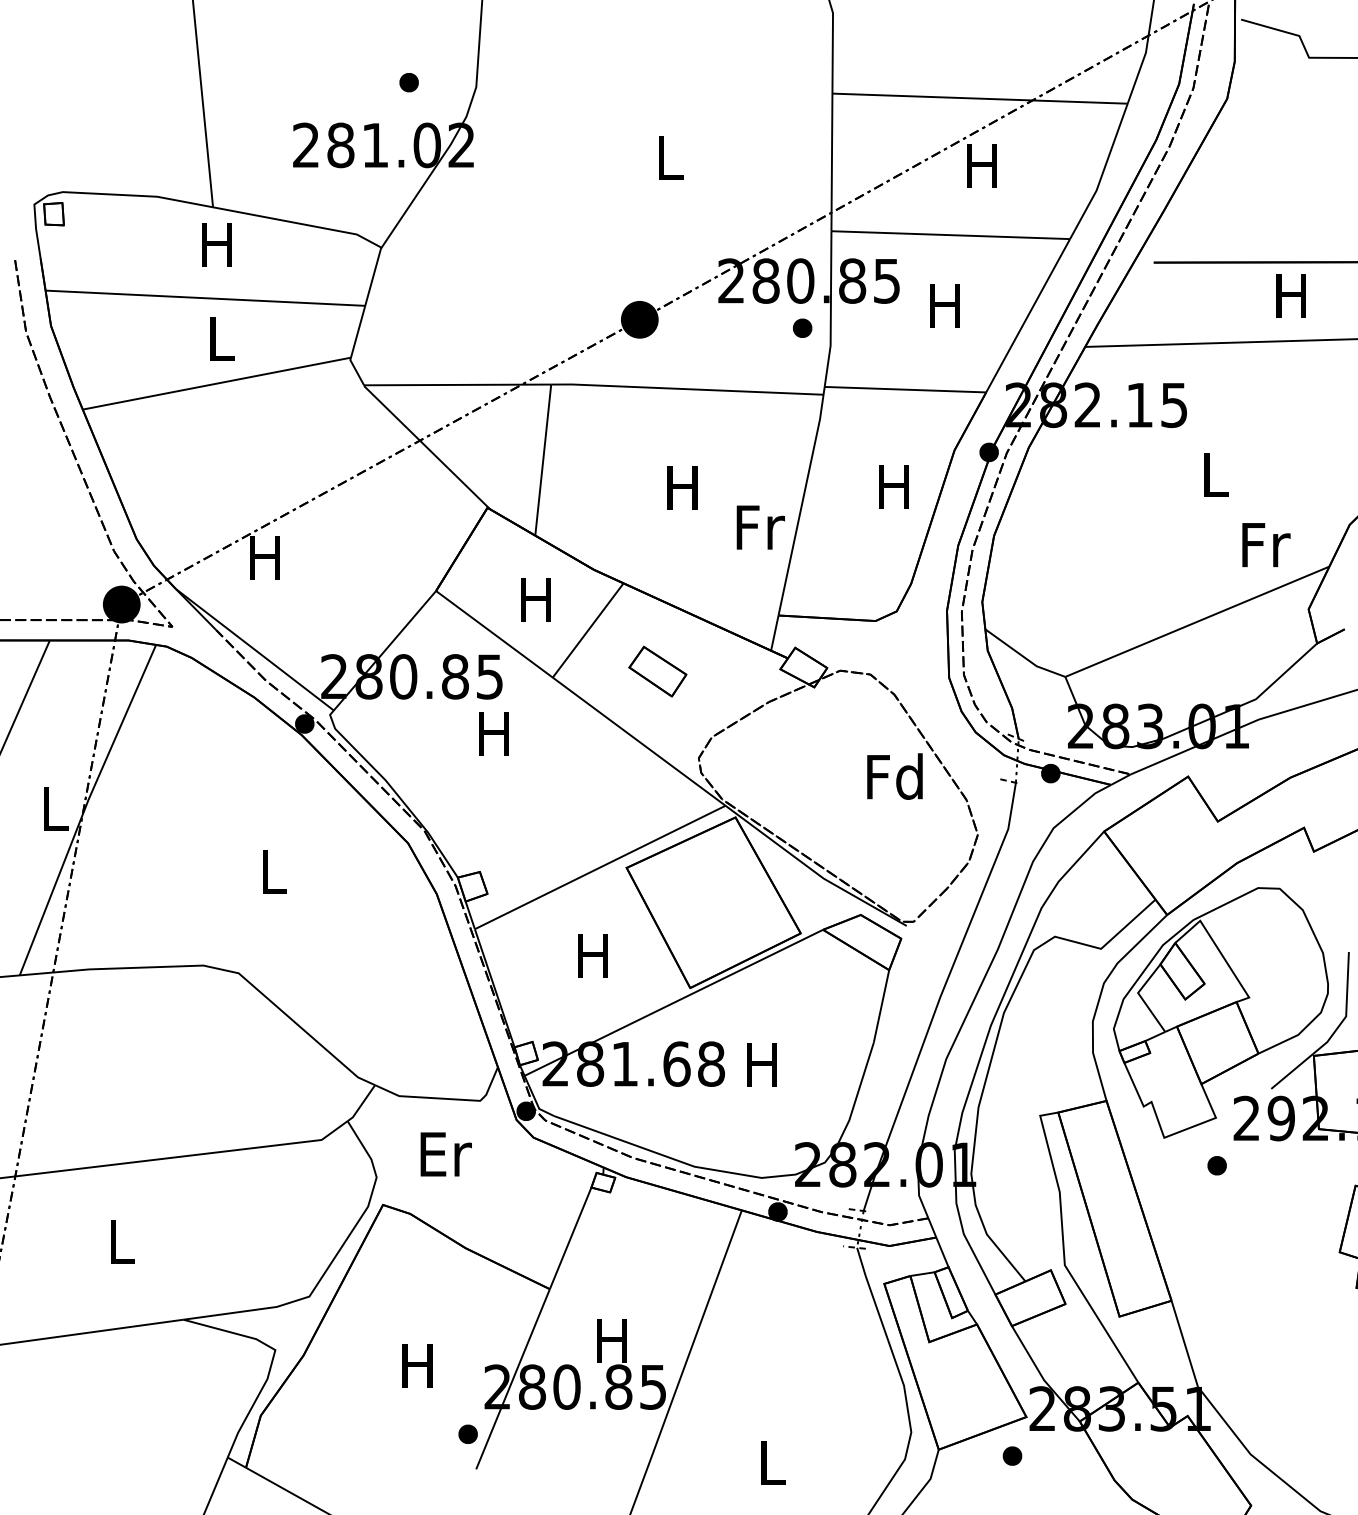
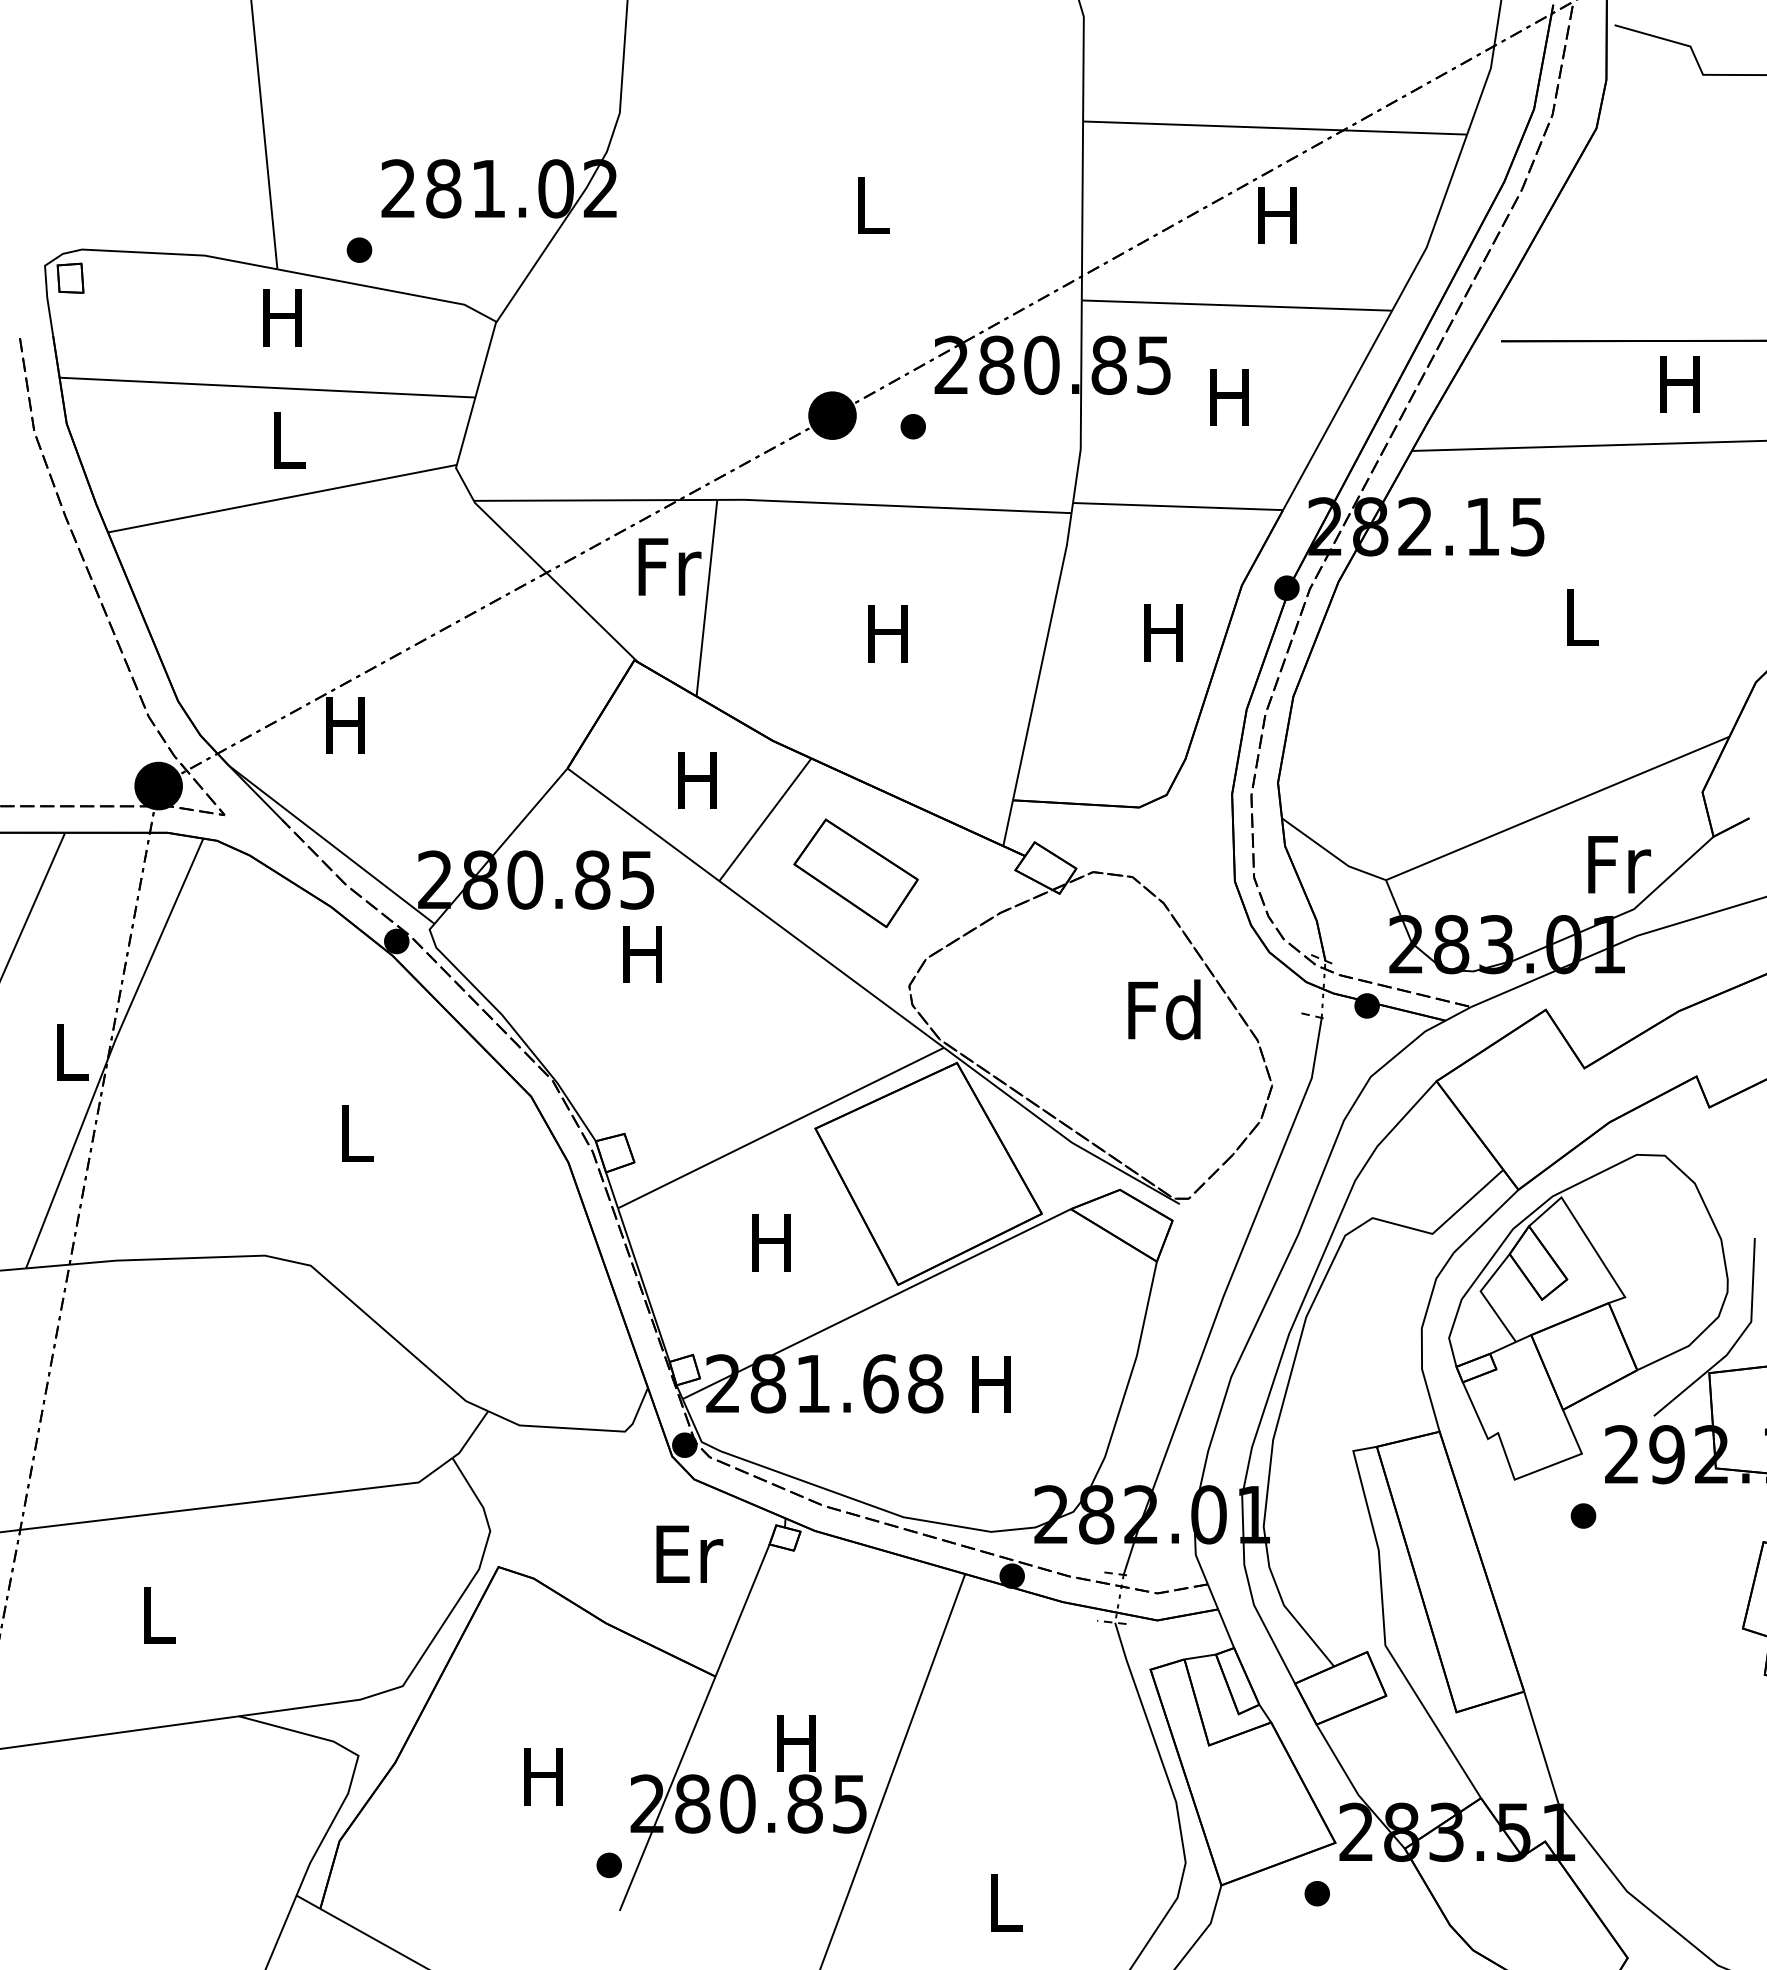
part: (409, 82) -> (359, 249), moved
part: (802, 328) -> (912, 426), moved
text: (760, 527) -> (669, 566), moved
text: (1266, 544) -> (1619, 864), moved
part: (657, 671) -> (855, 873), size x1.67
text: (446, 1153) -> (689, 1553), moved

